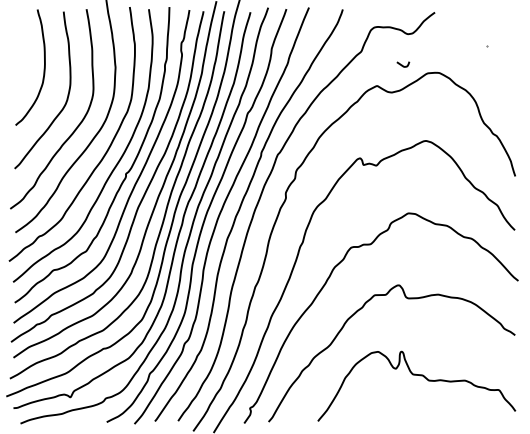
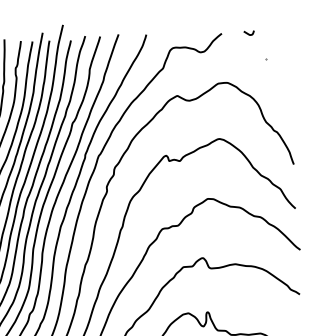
curve: (402, 64) -> (248, 33), moved

